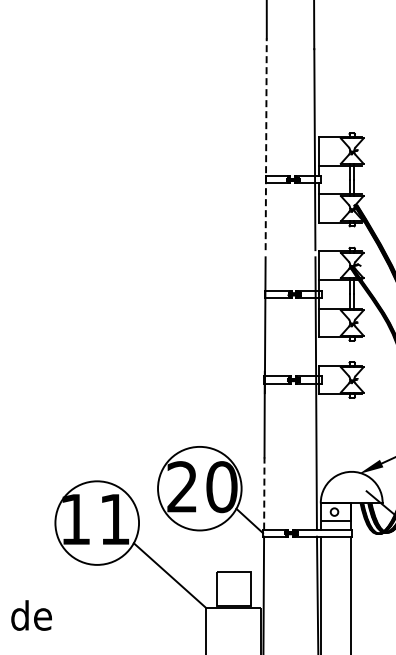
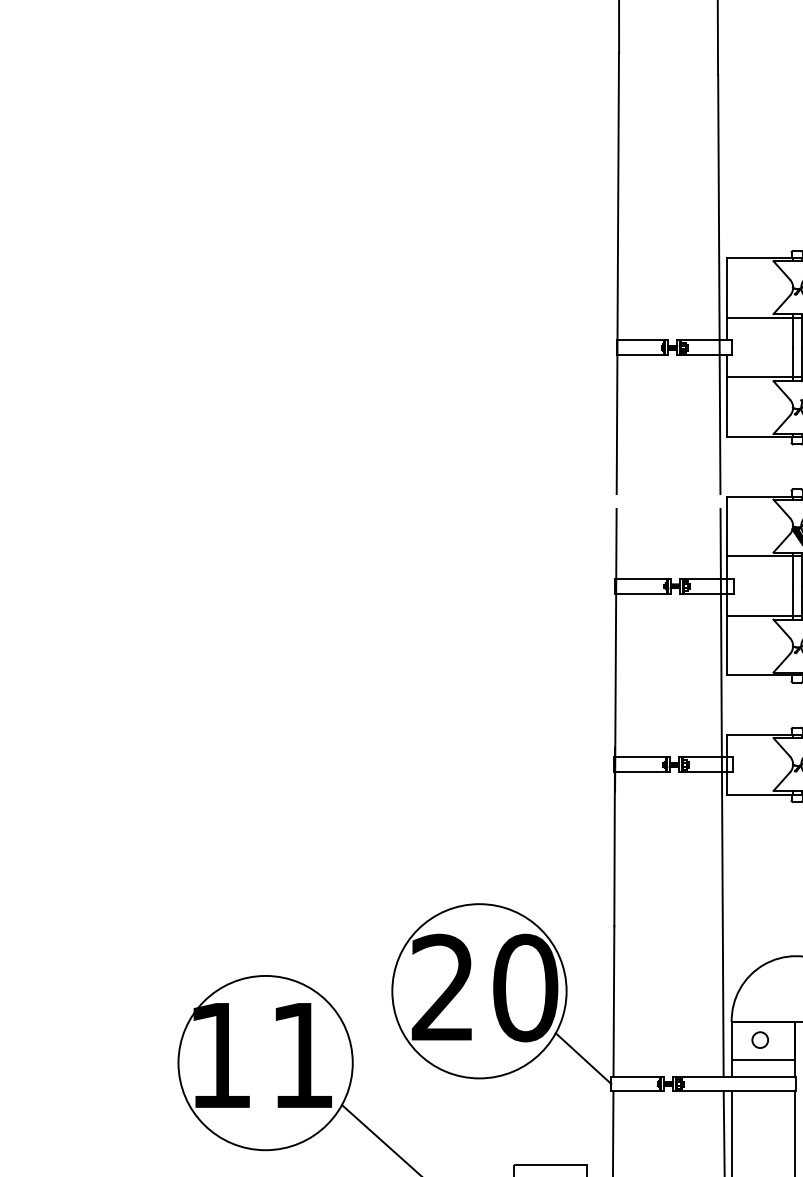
line: (266, 144) -> (618, 273), dashed -> solid
line: (264, 493) -> (614, 1001), dashed -> solid

